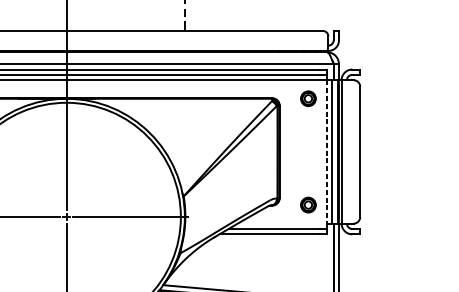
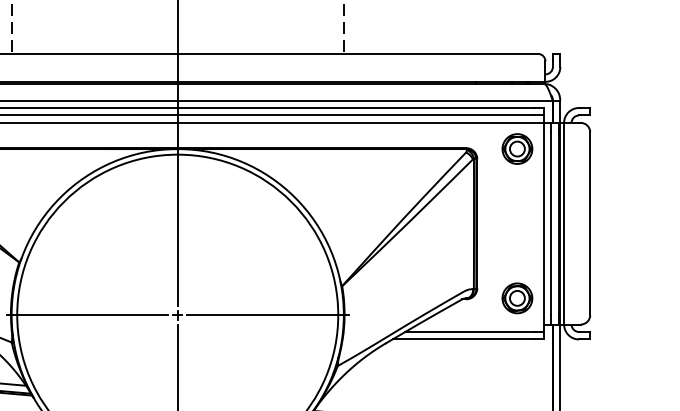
part: (308, 98) -> (517, 148), size x1.43
line: (326, 151) -> (543, 223), dashed -> solid
part: (308, 205) -> (517, 298), size x1.43

